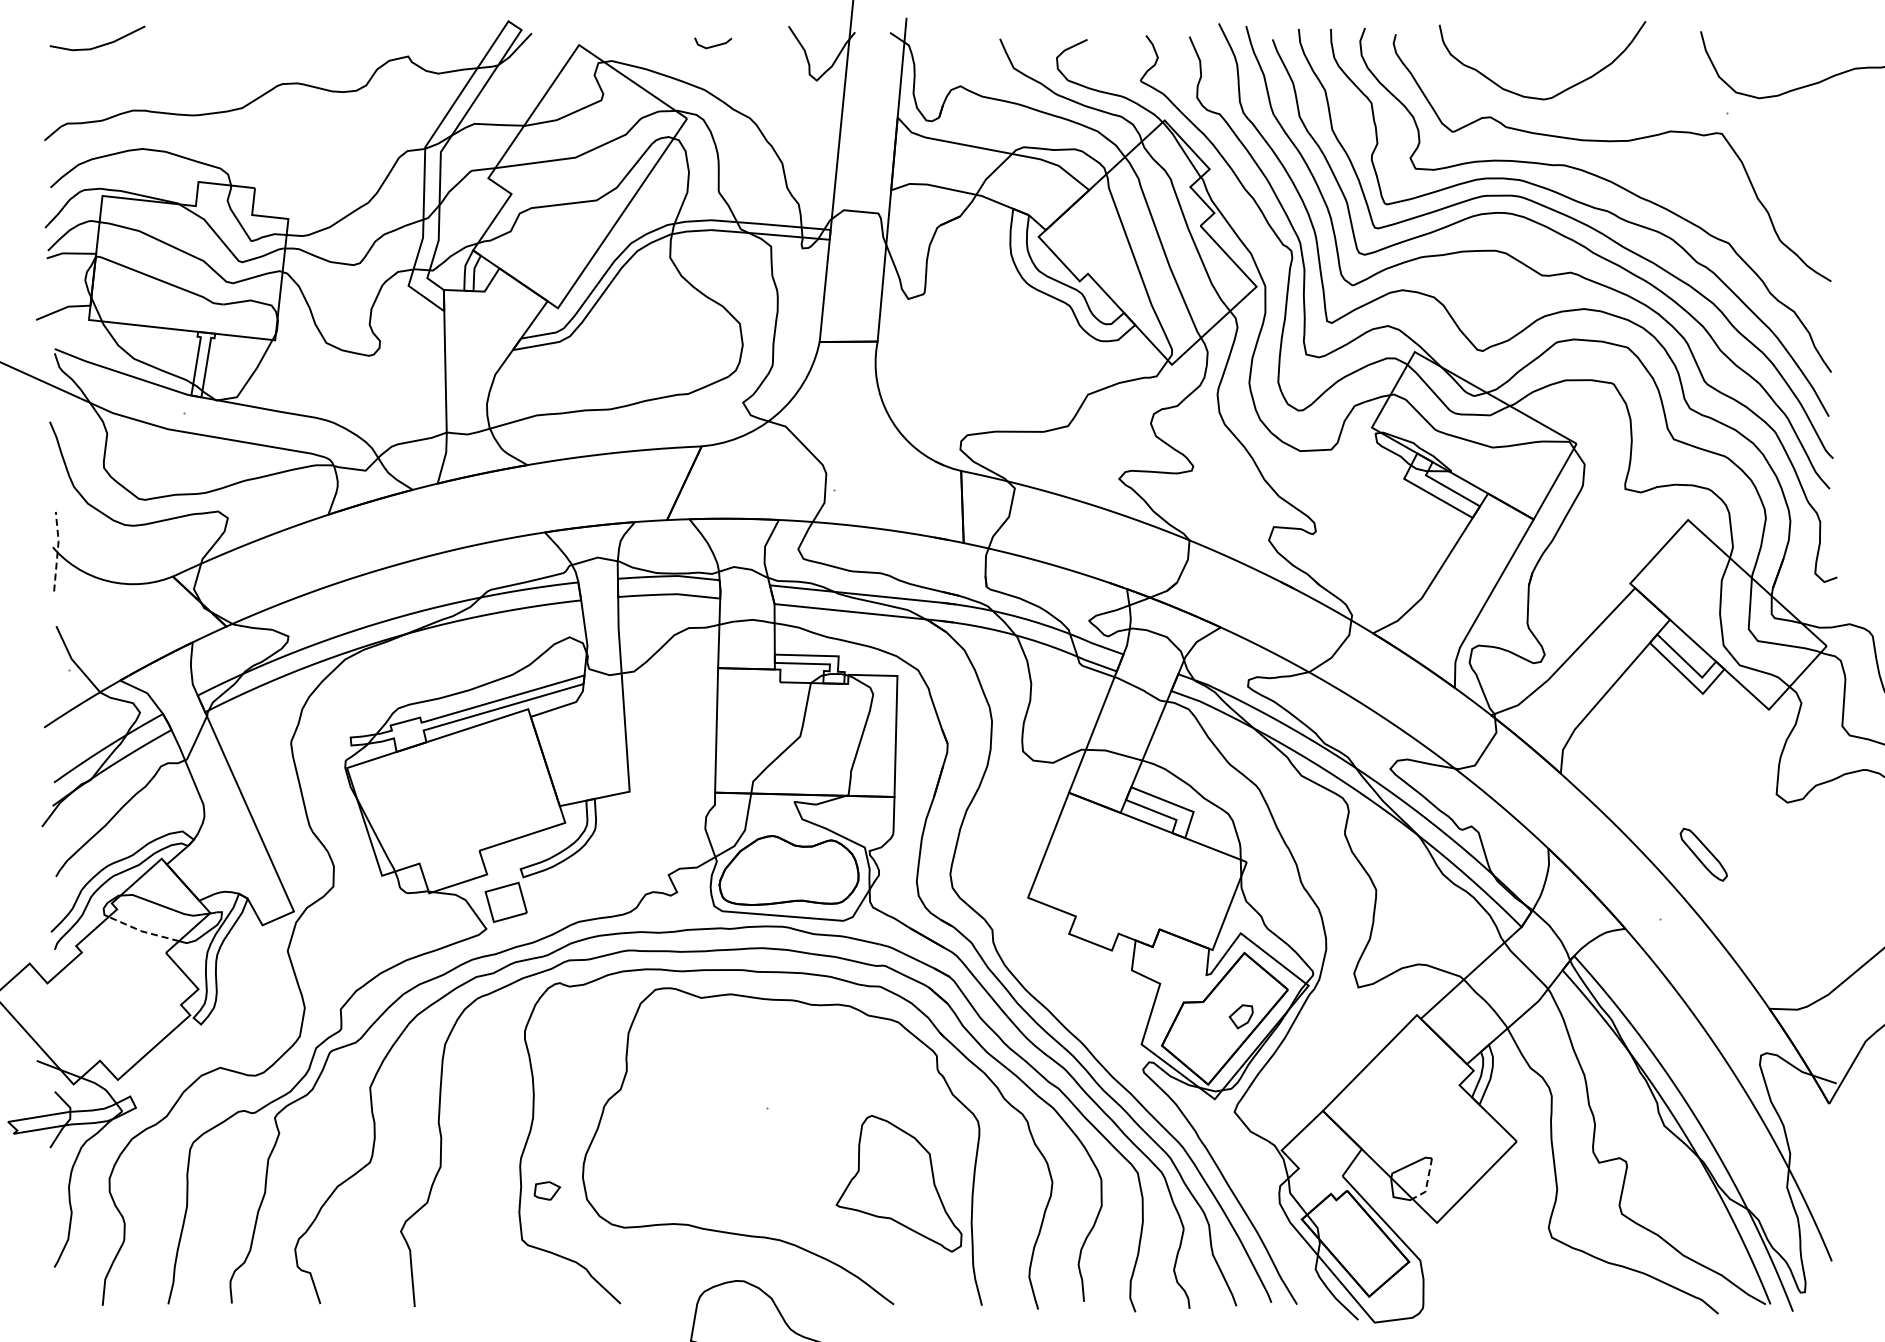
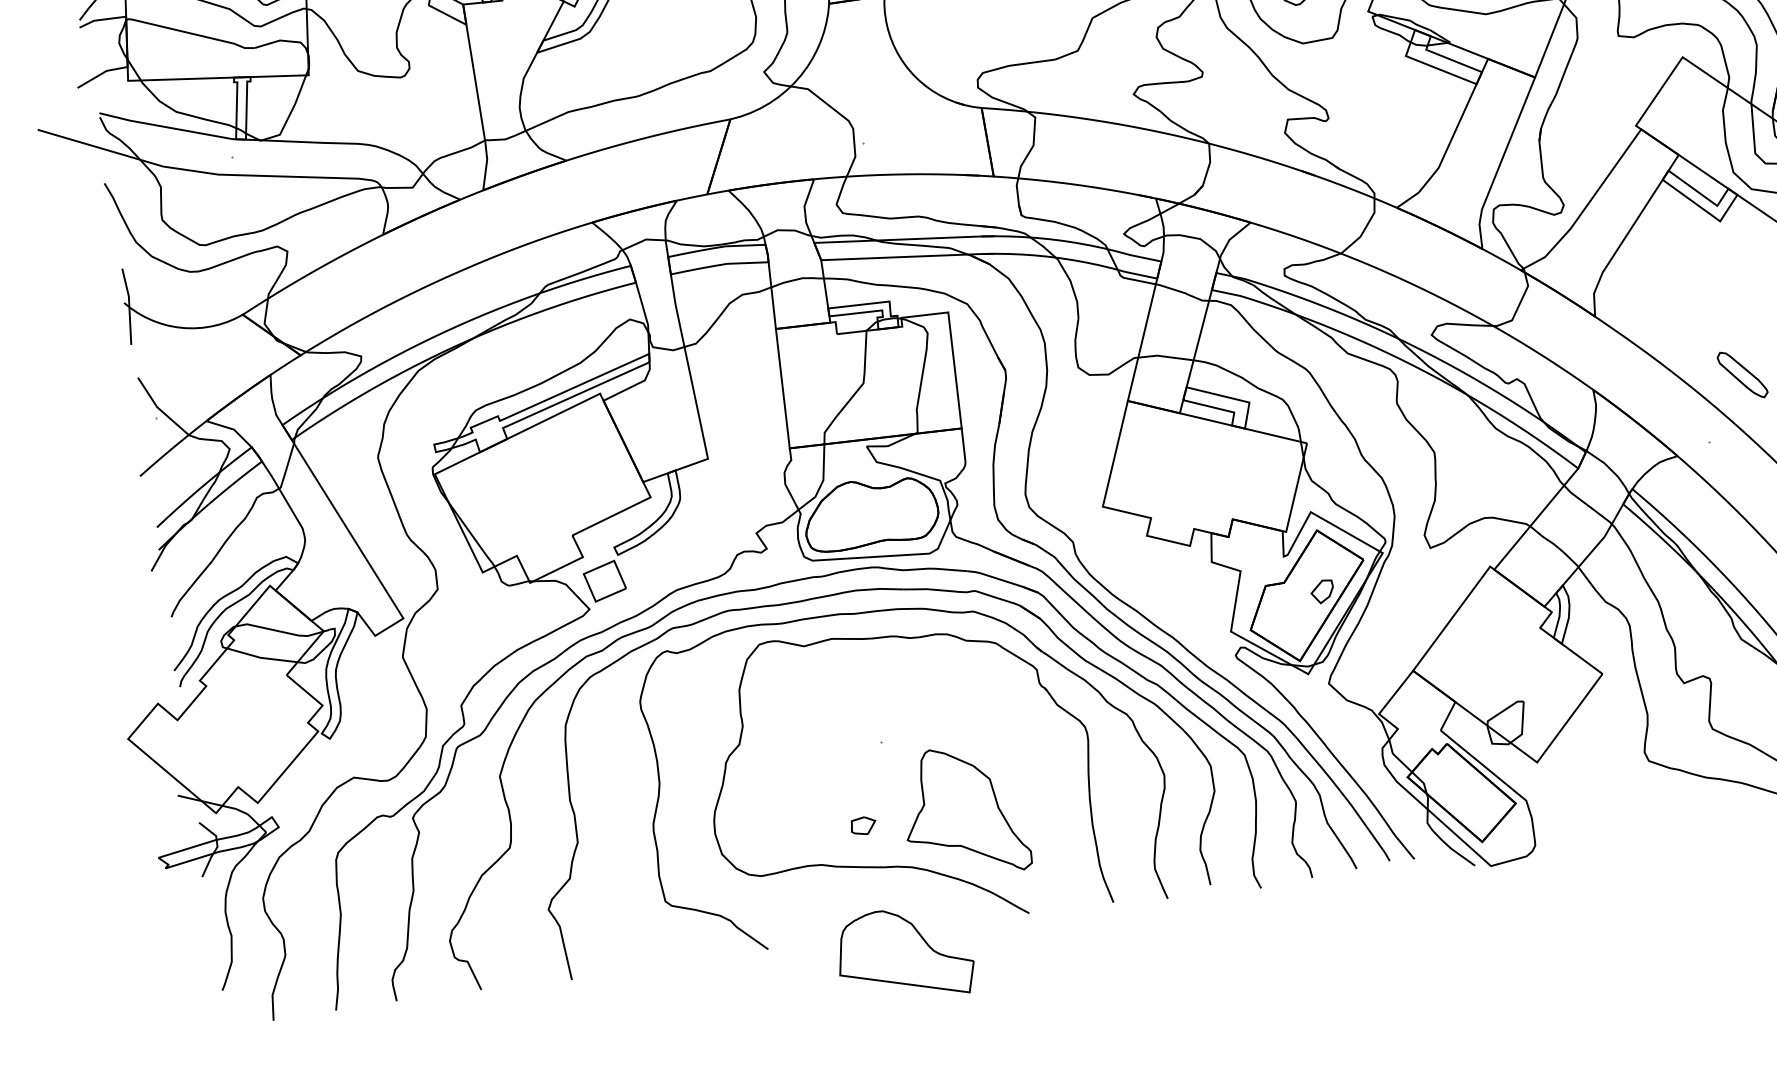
line: (57, 551) -> (129, 306), dashed -> solid
line: (141, 931) -> (260, 658), dashed -> solid
line: (1427, 1182) -> (1522, 725), dashed -> solid
part: (898, 1183) -> (963, 811), moved
part: (547, 1190) -> (863, 825), moved

